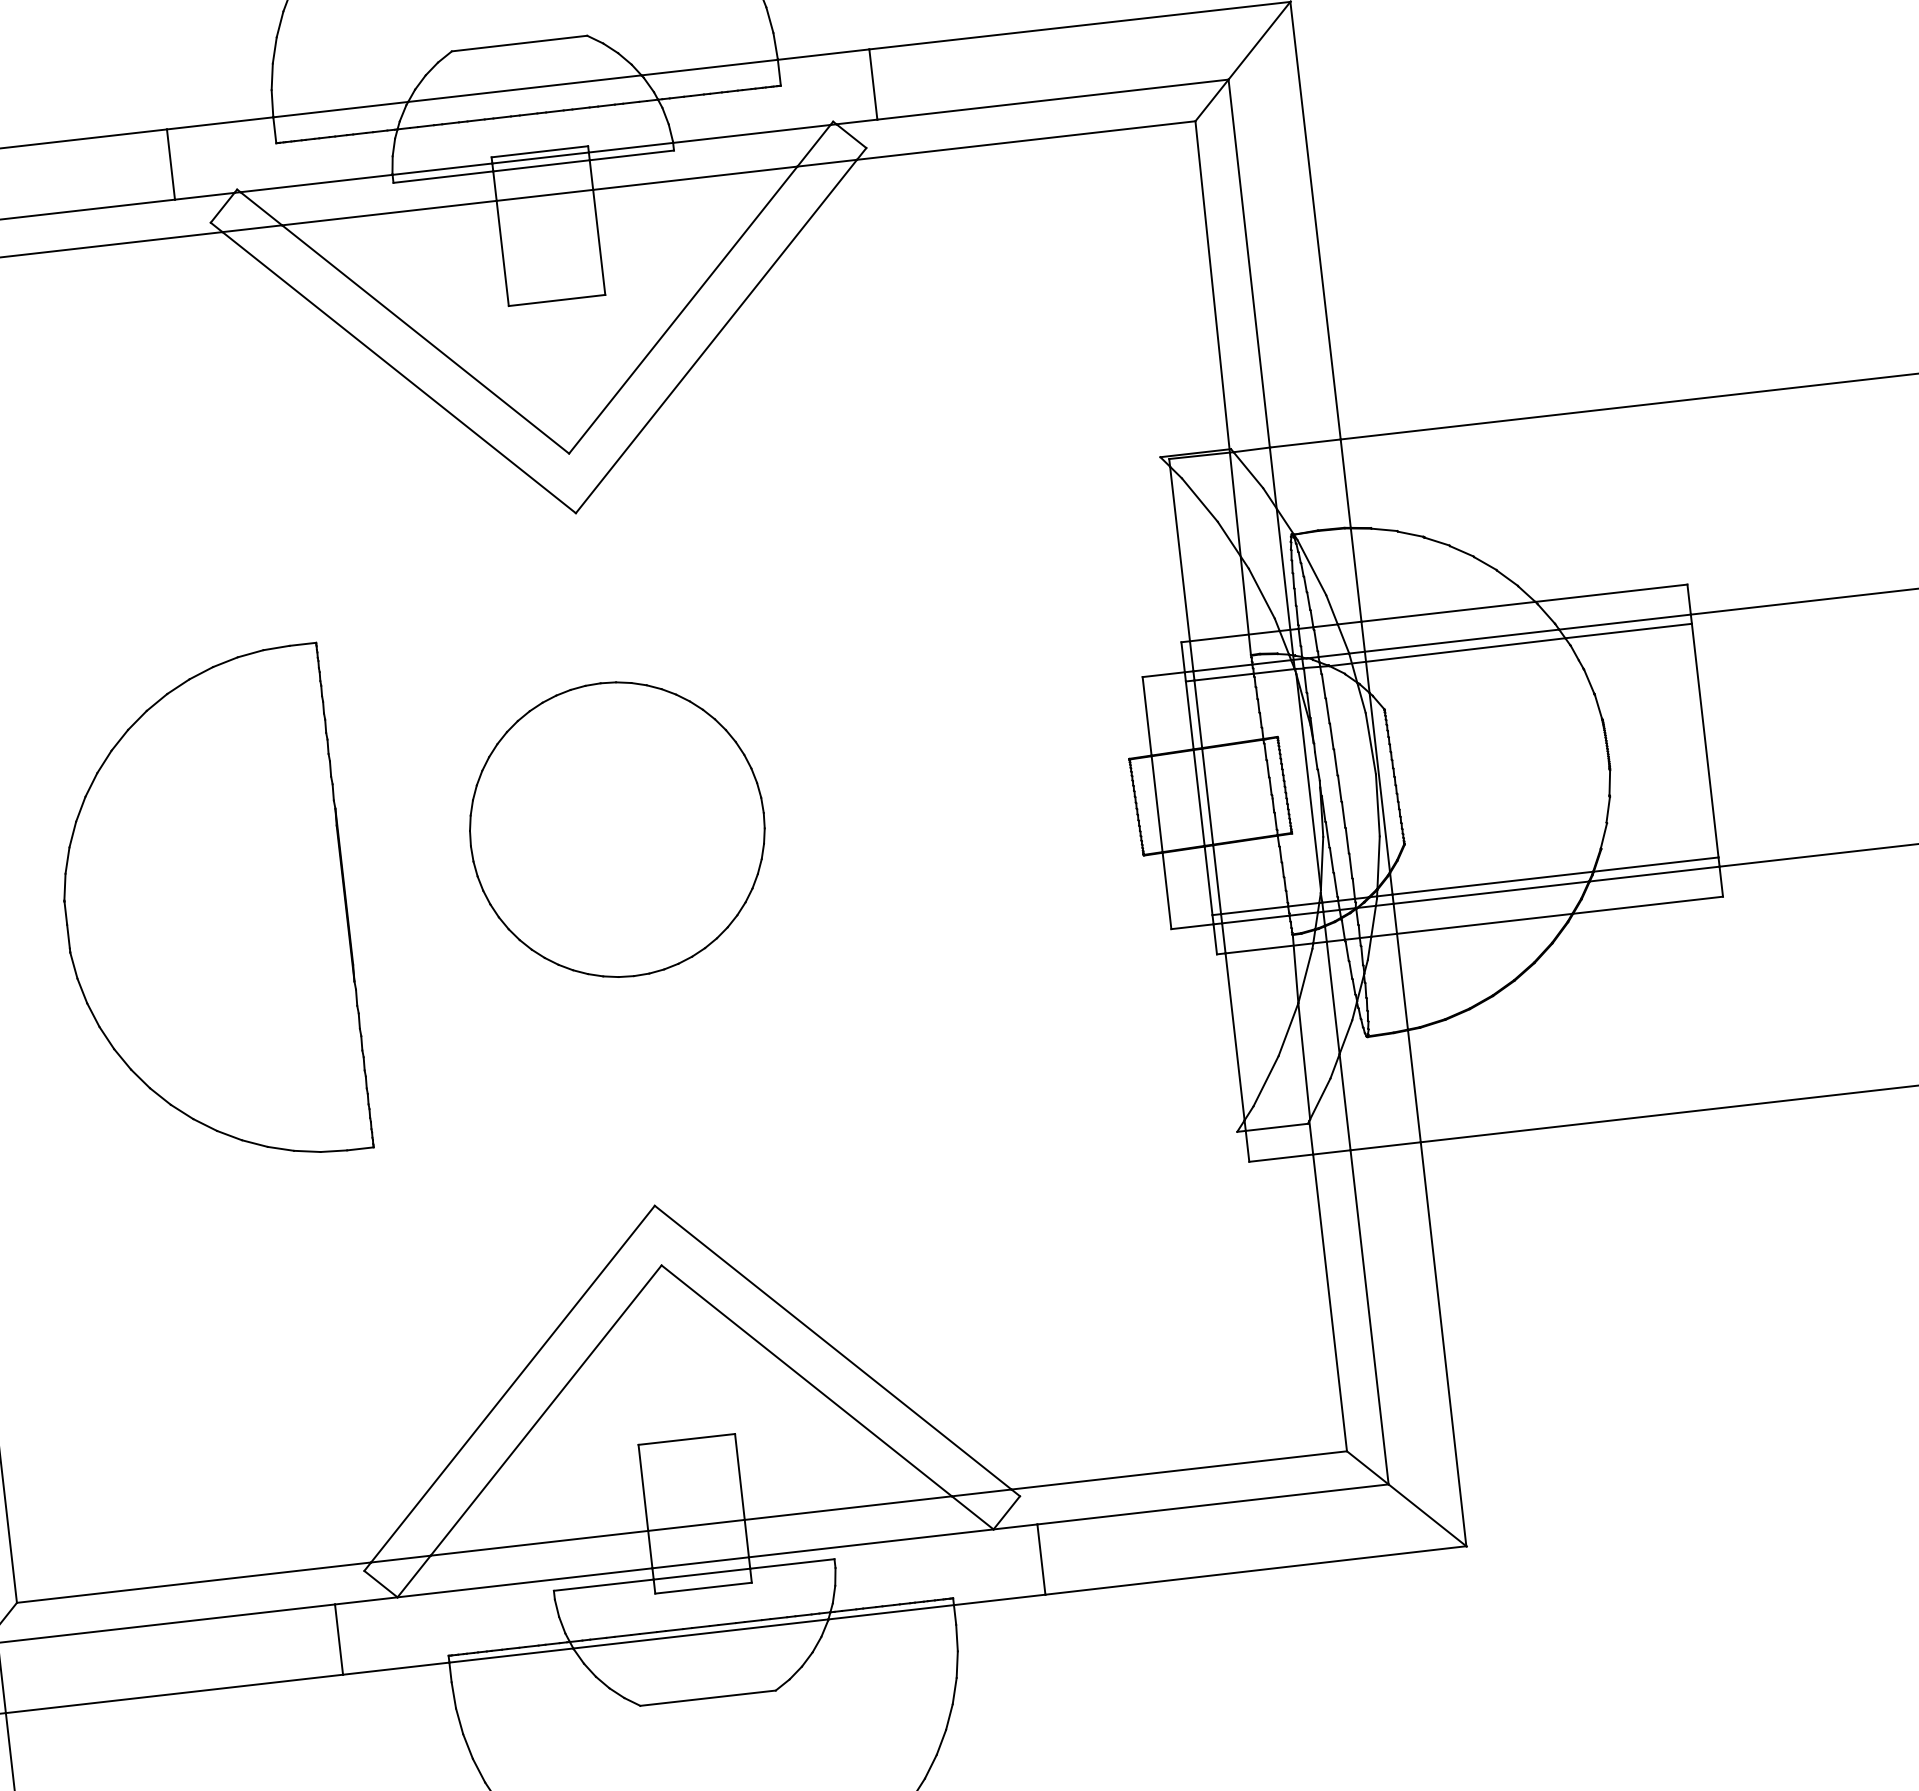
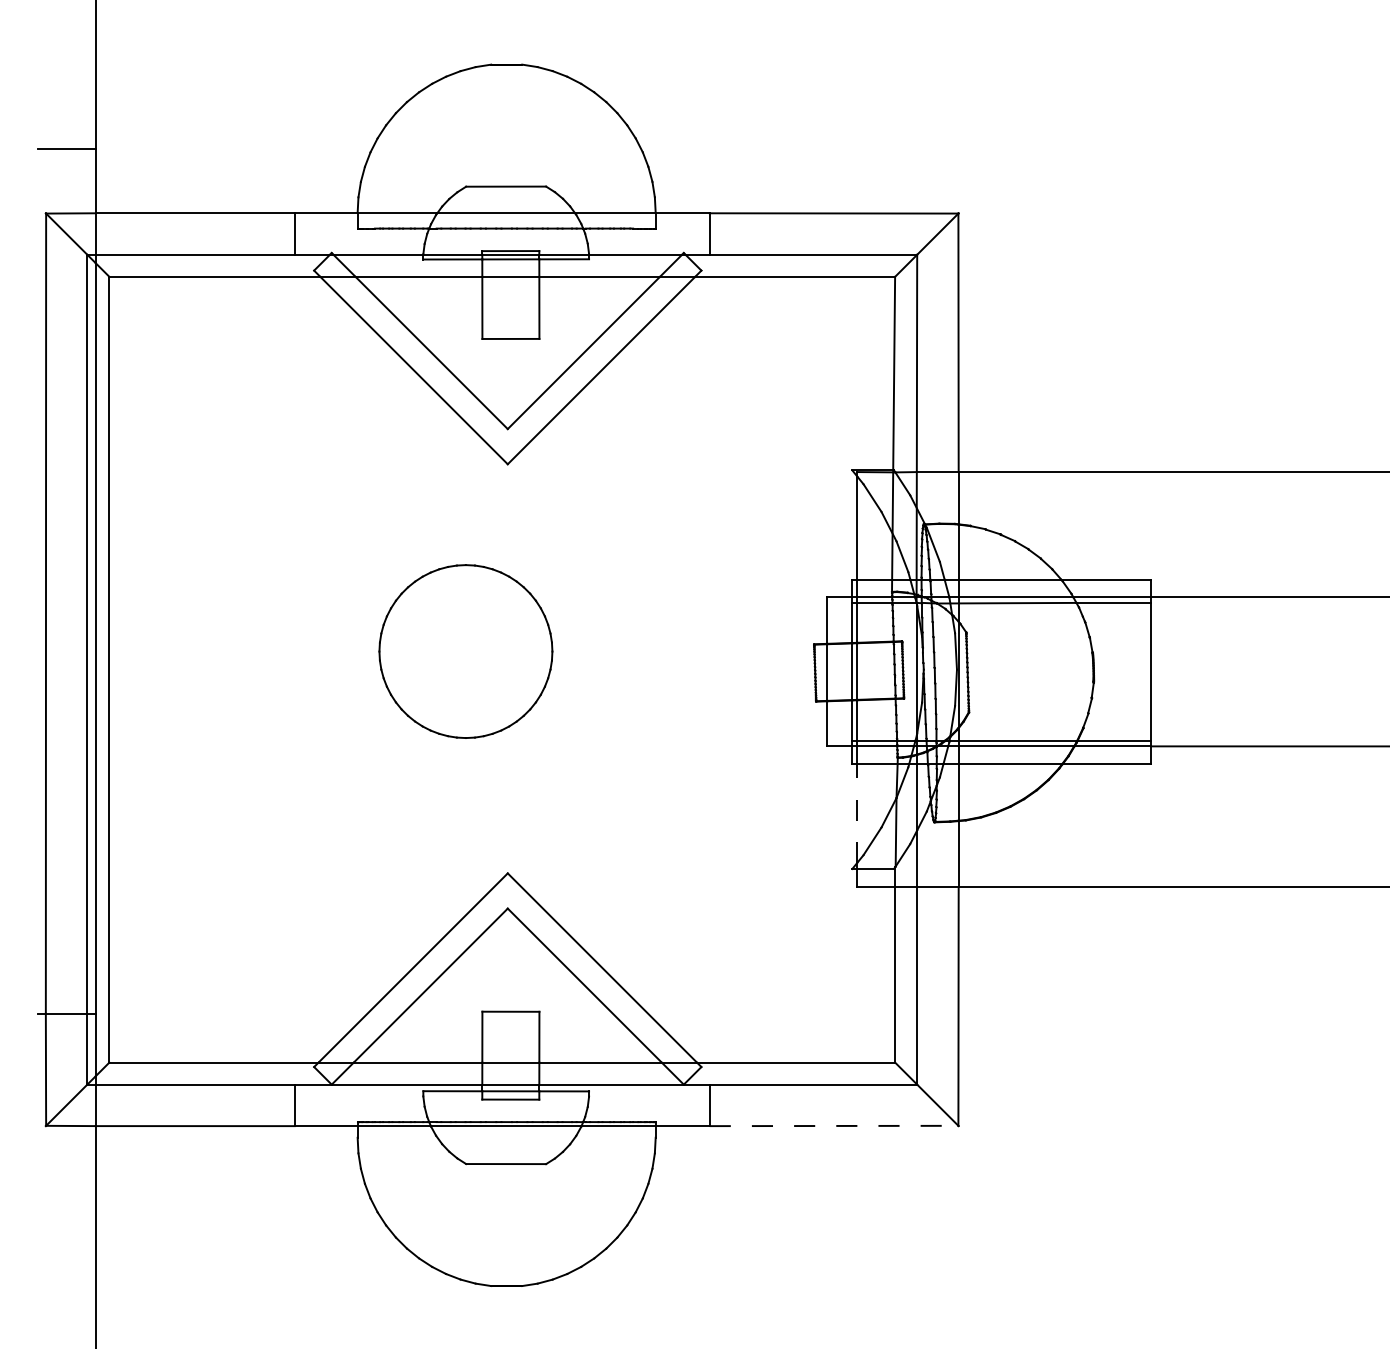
part: (616, 829) -> (465, 651), moved
part: (205, 910) -> (265, 671), removed
line: (1235, 1035) -> (857, 812), solid -> dashed
line: (1256, 1569) -> (834, 1125), solid -> dashed

